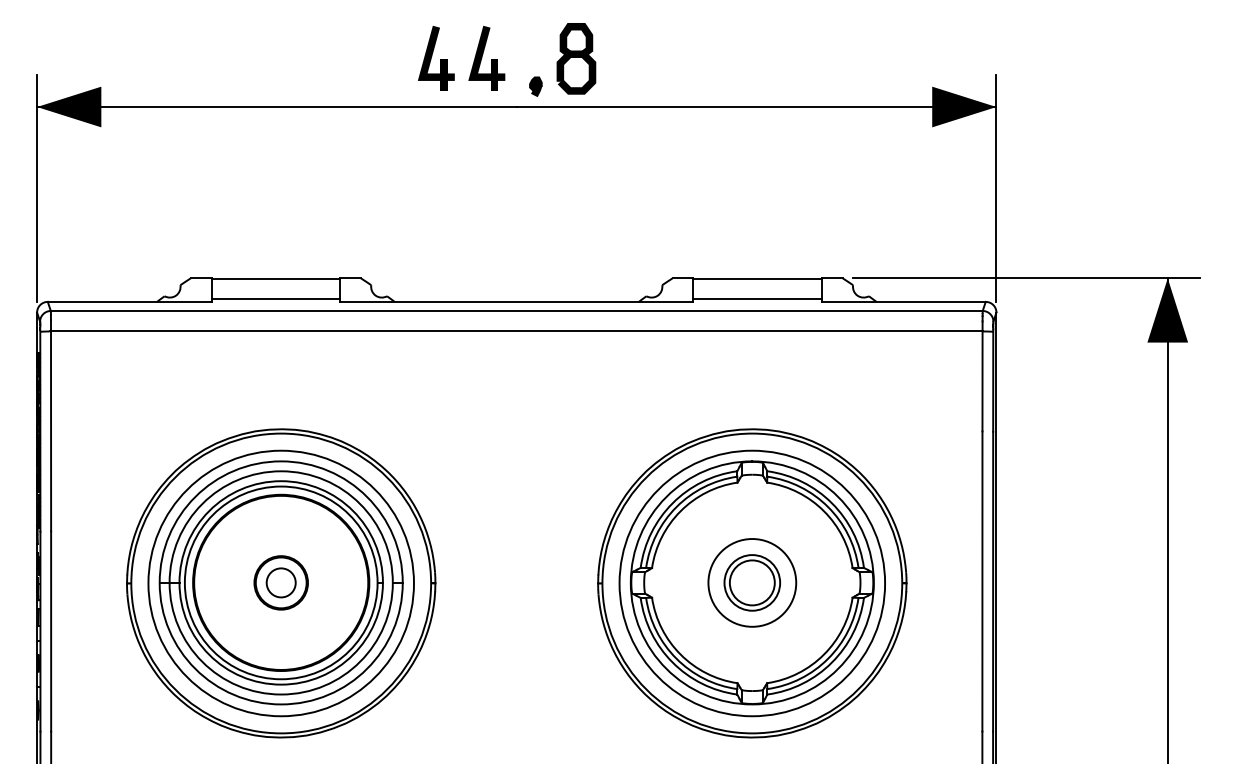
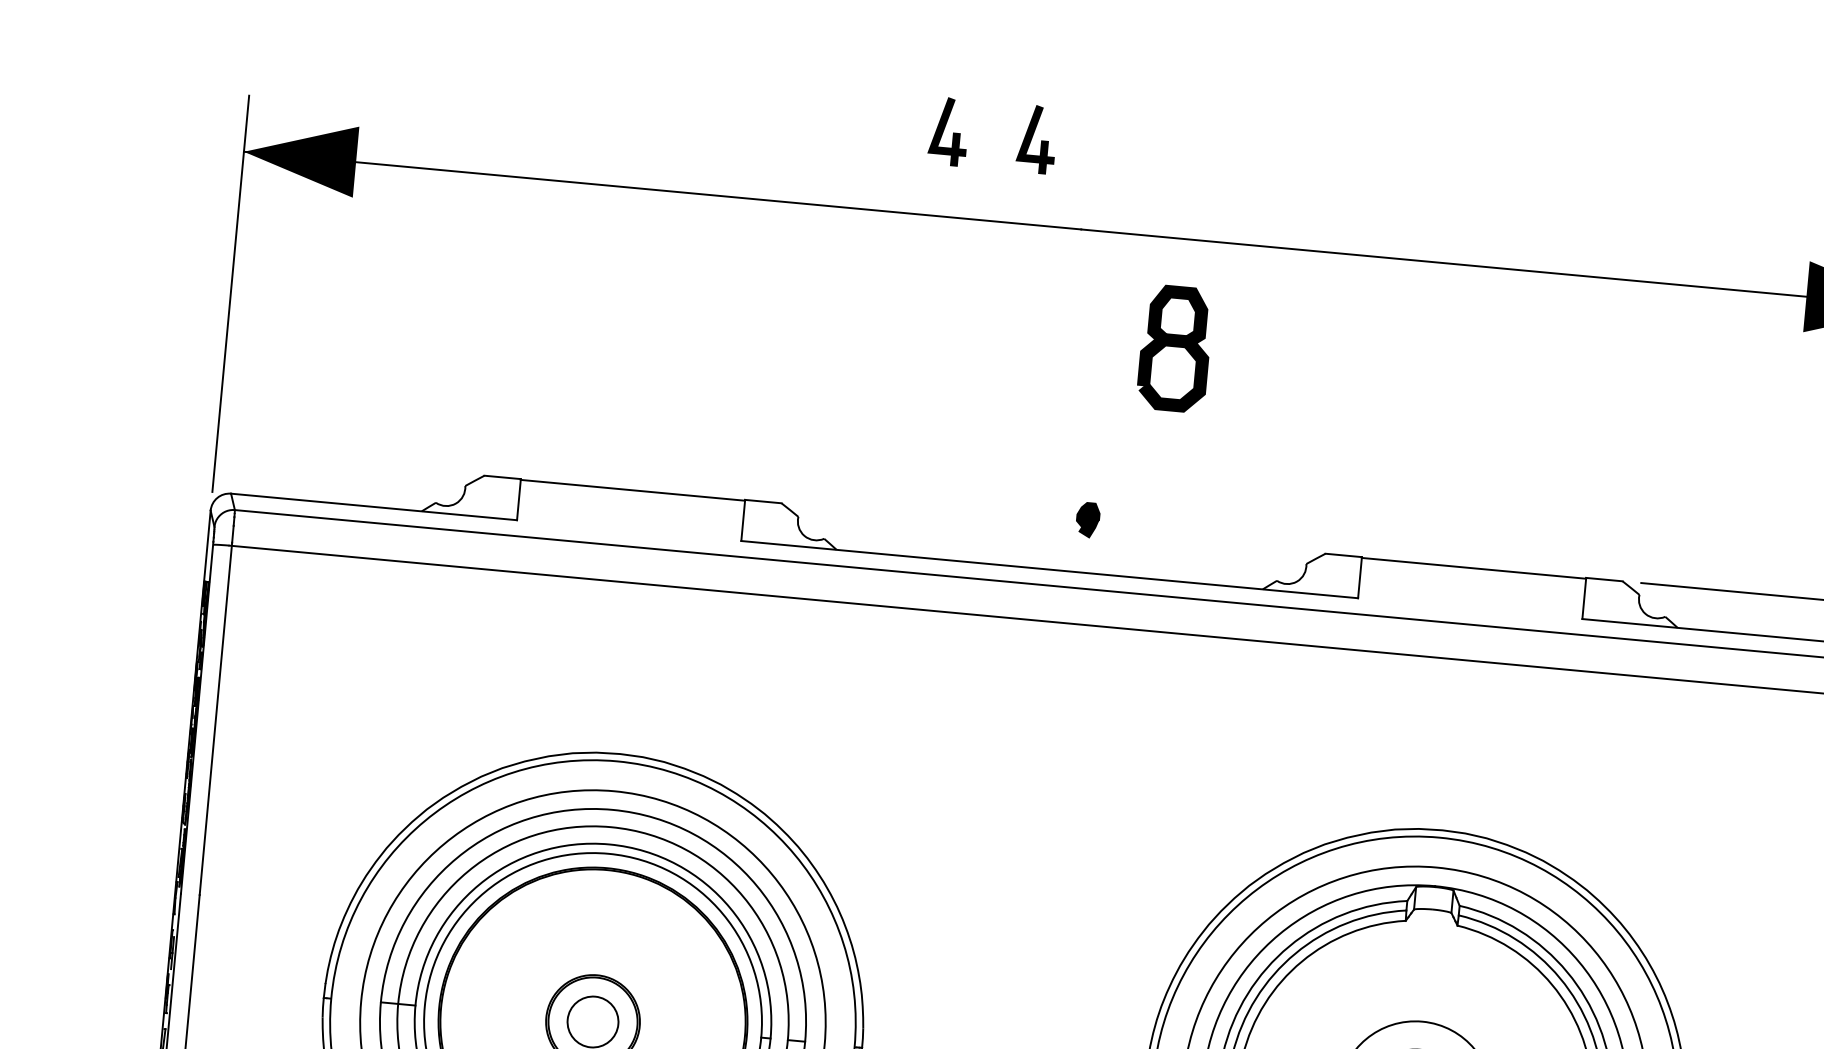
part: (486, 57) -> (1036, 138), size x0.6
part: (436, 58) -> (948, 131), size x0.6
part: (576, 58) -> (1175, 348), moved
part: (535, 86) -> (1087, 519), moved
line: (275, 299) -> (628, 526), removed
line: (757, 299) -> (1470, 604), removed

